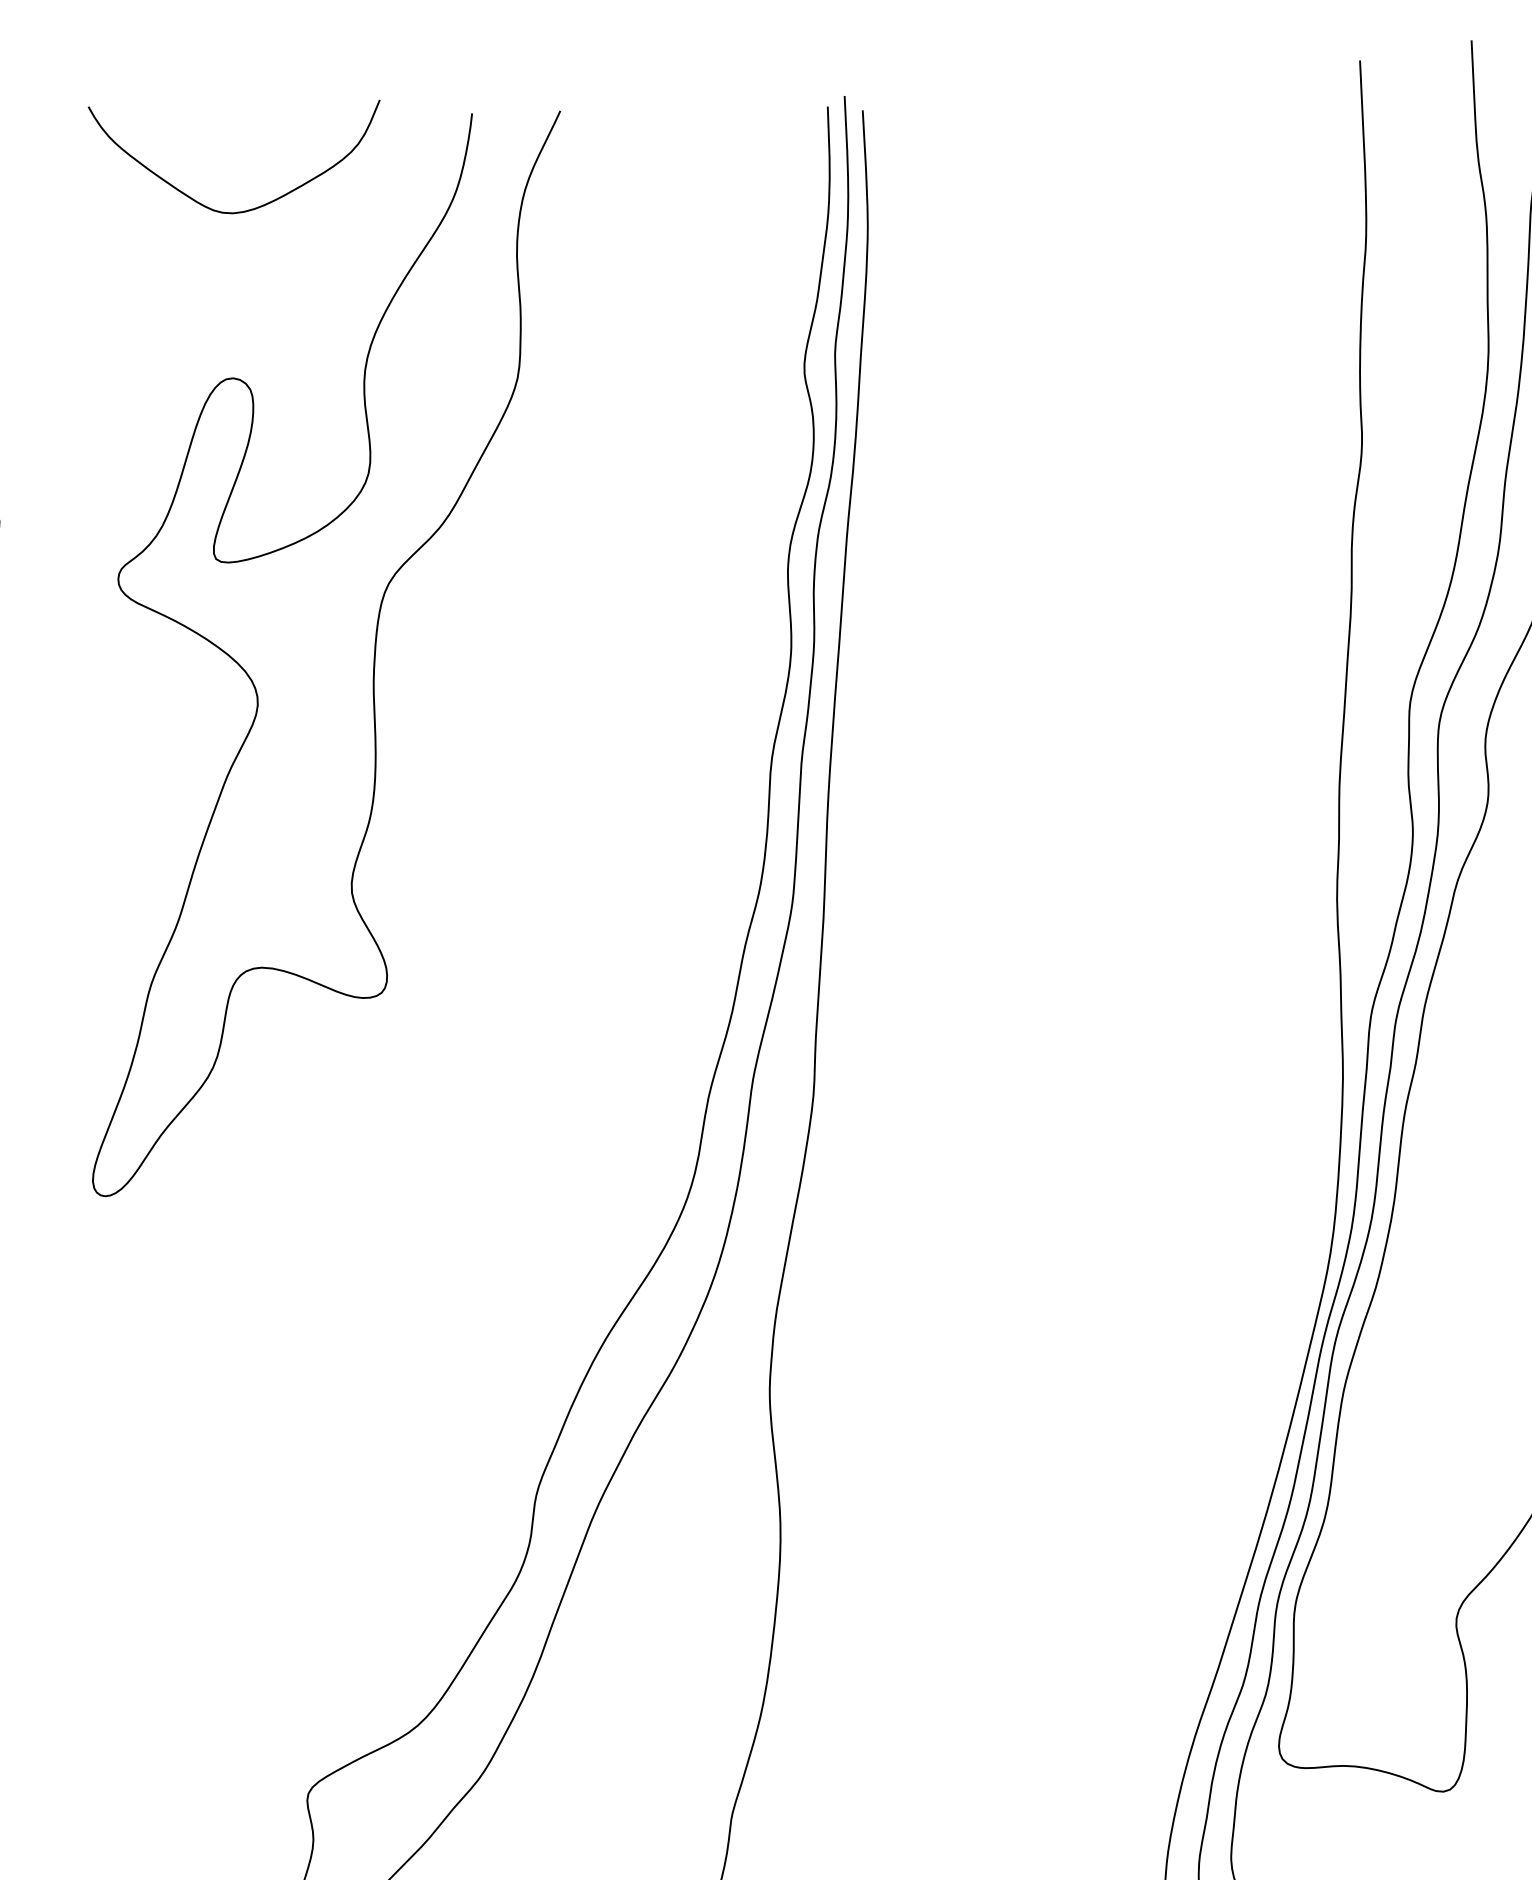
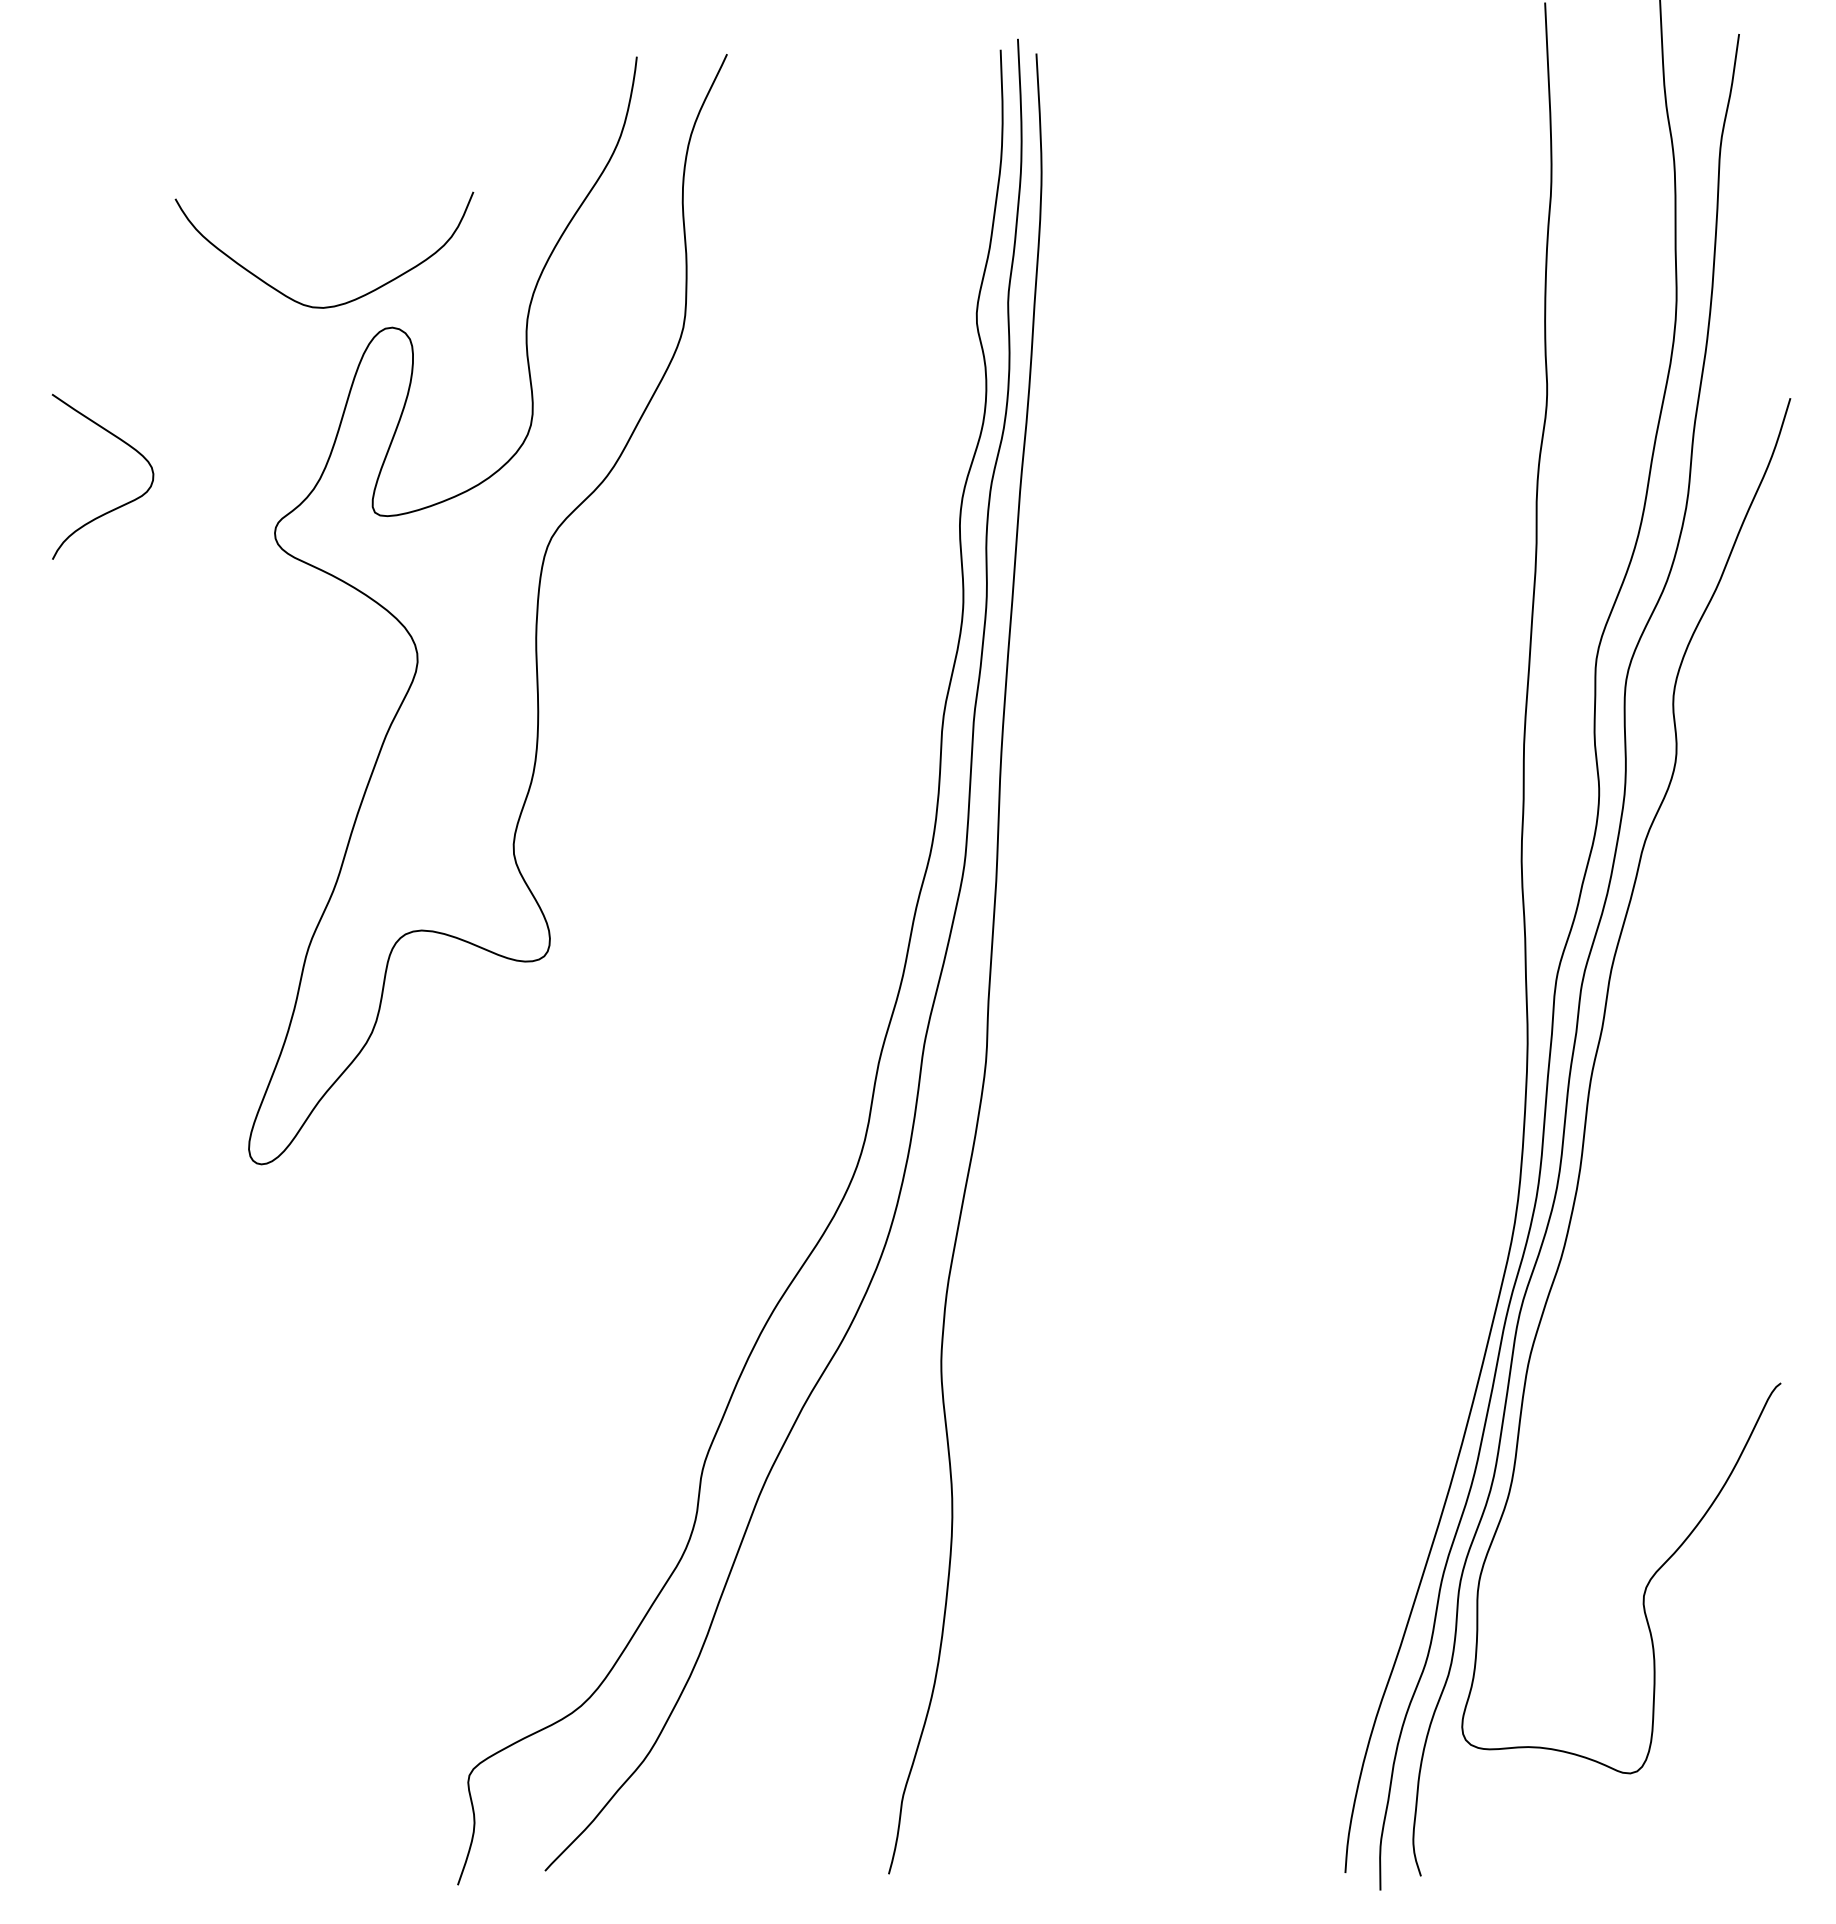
curve: (249, 209) -> (340, 303), moved

